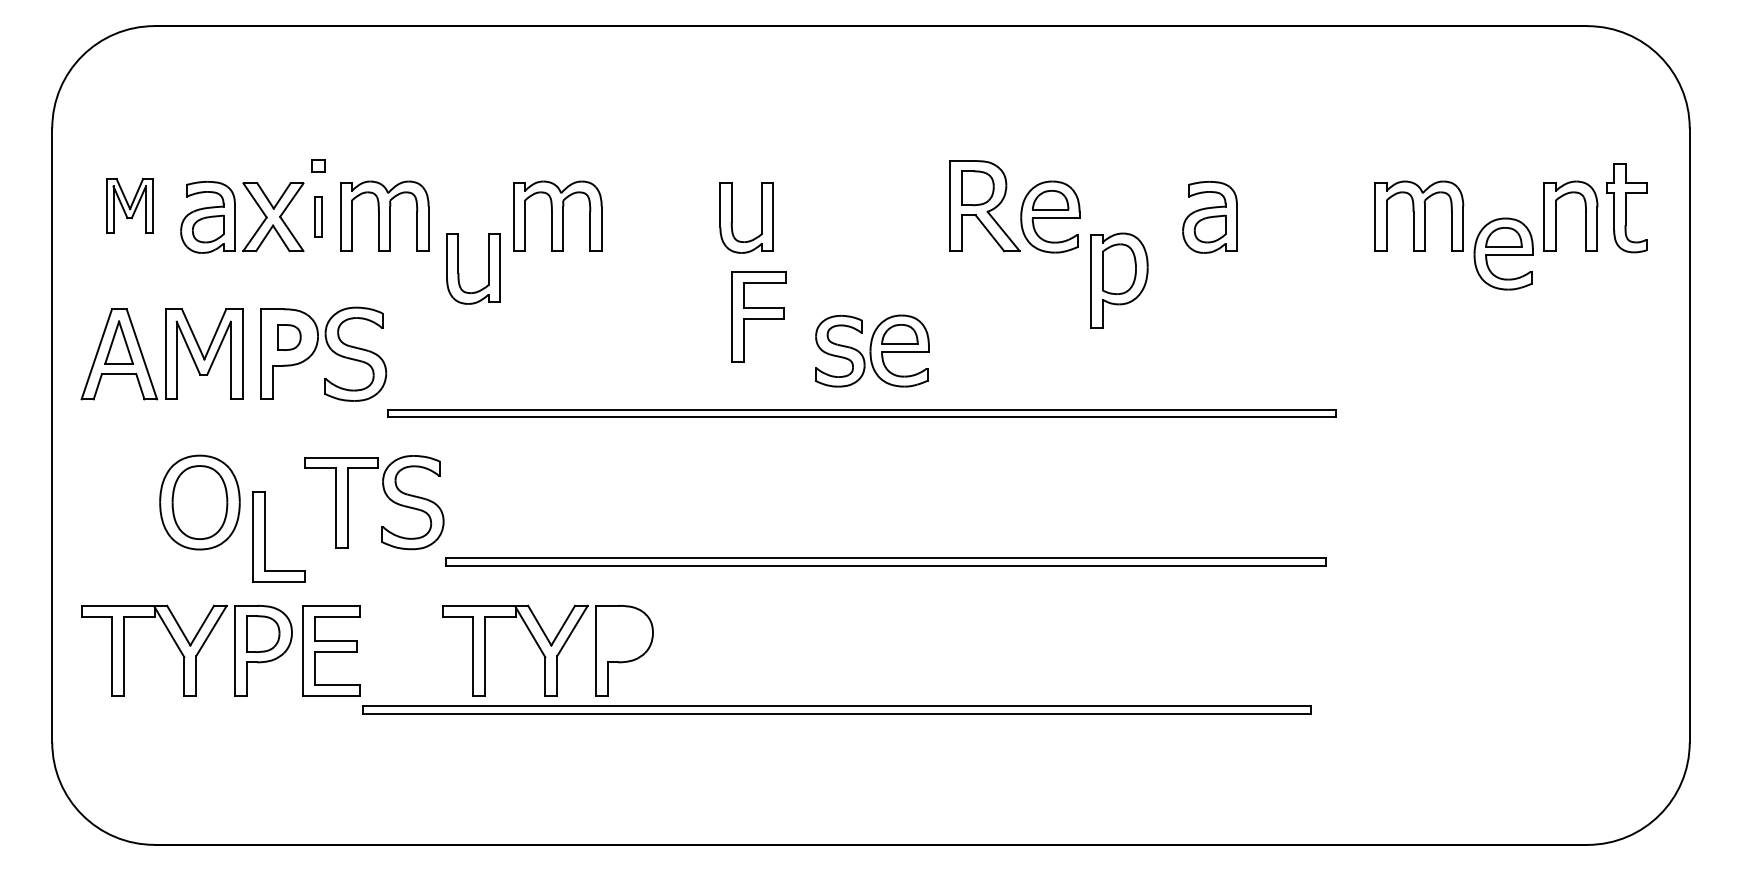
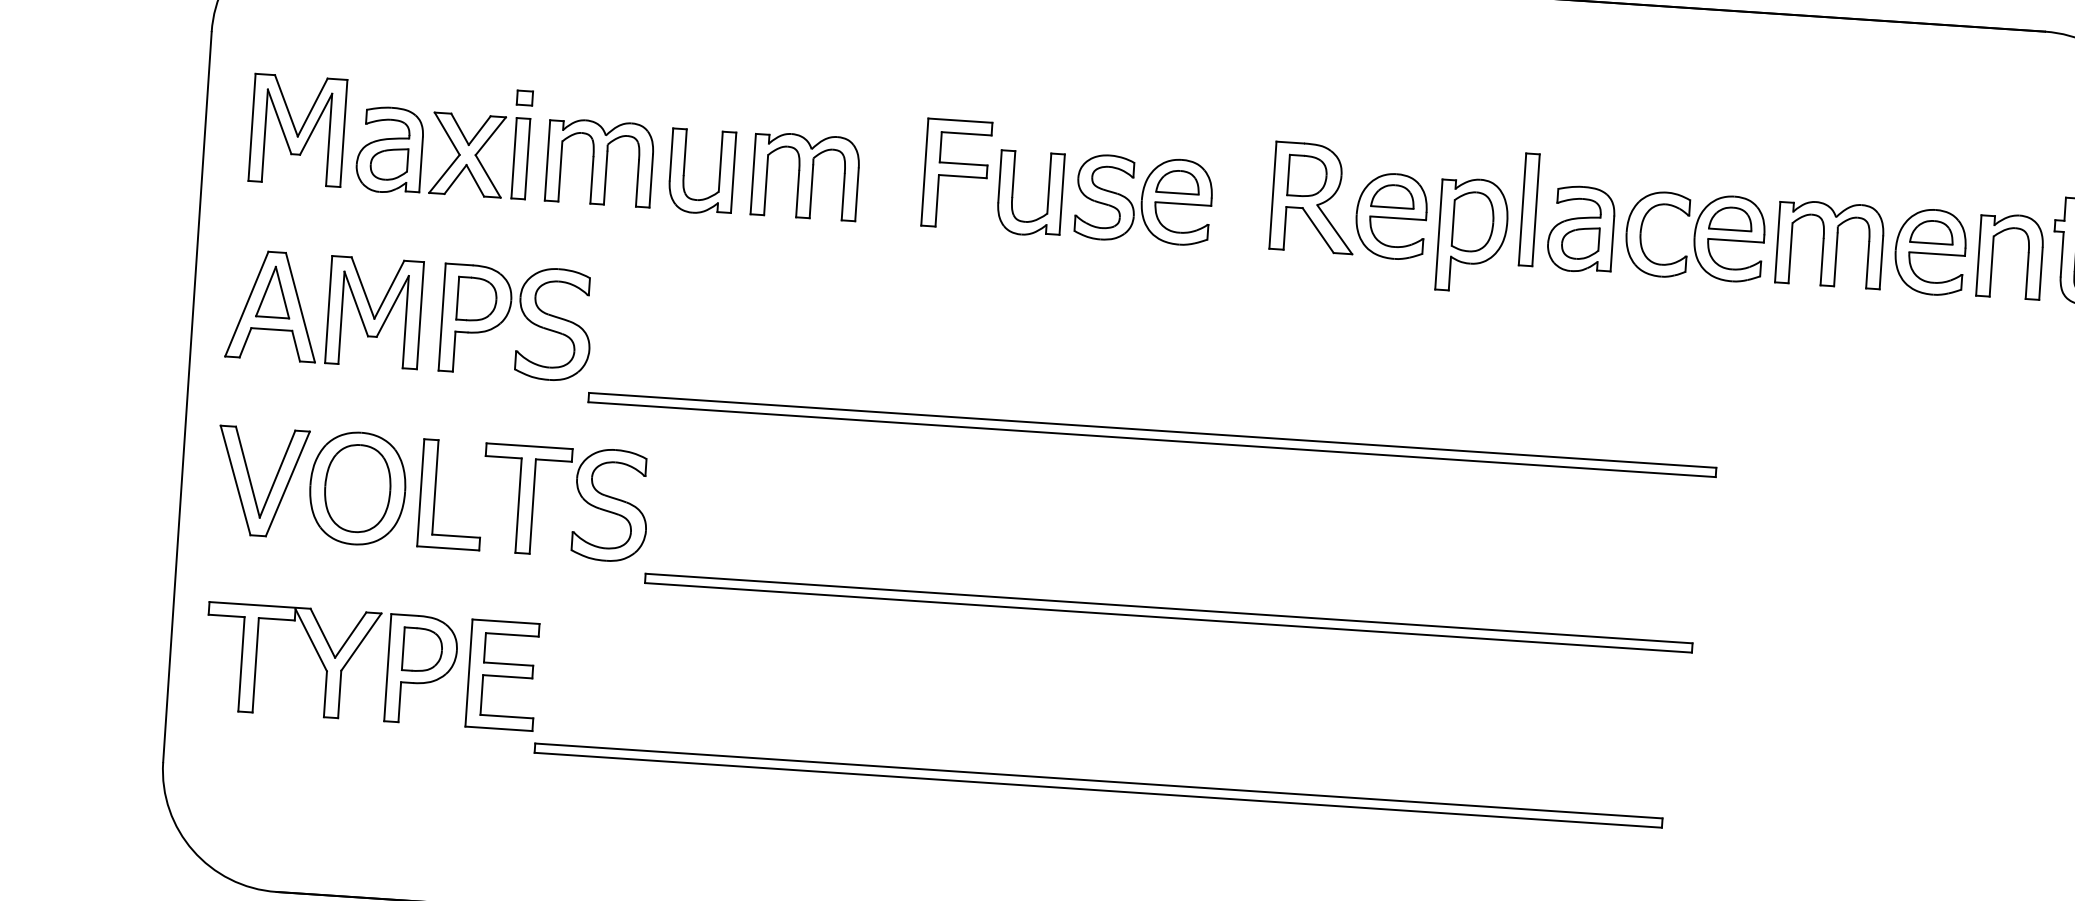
part: (1165, 203) -> (1529, 209), added
part: (129, 205) -> (297, 129), size x1.67
part: (318, 216) -> (521, 157), size x1.67
part: (1305, 216) -> (1694, 235), added
part: (1503, 253) -> (1930, 251), moved
part: (459, 273) -> (684, 175), moved
part: (1119, 280) -> (1472, 235), moved
part: (758, 316) -> (956, 173), moved
part: (289, 337) -> (477, 299), size x1.43
part: (872, 350) -> (1144, 199), moved
part: (111, 504) -> (252, 483), added
part: (265, 536) -> (435, 493), moved
part: (547, 650) -> (759, 691), removed

